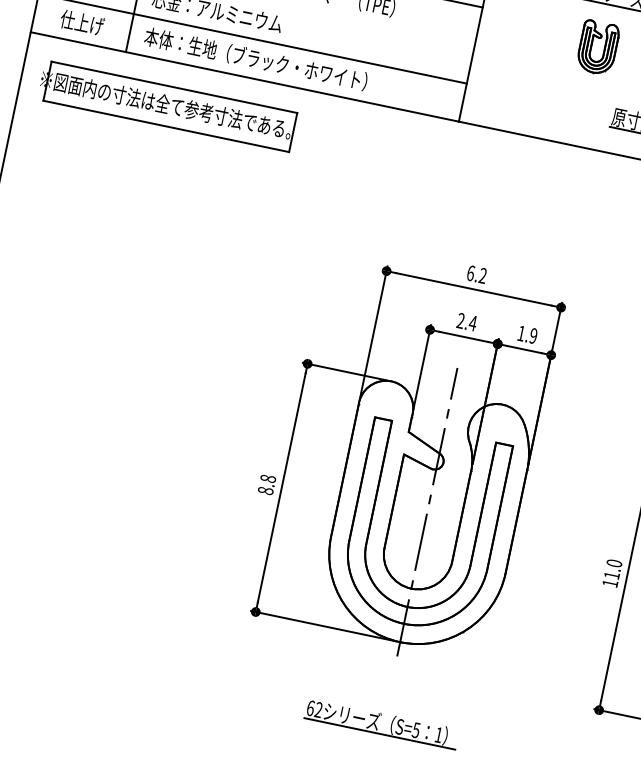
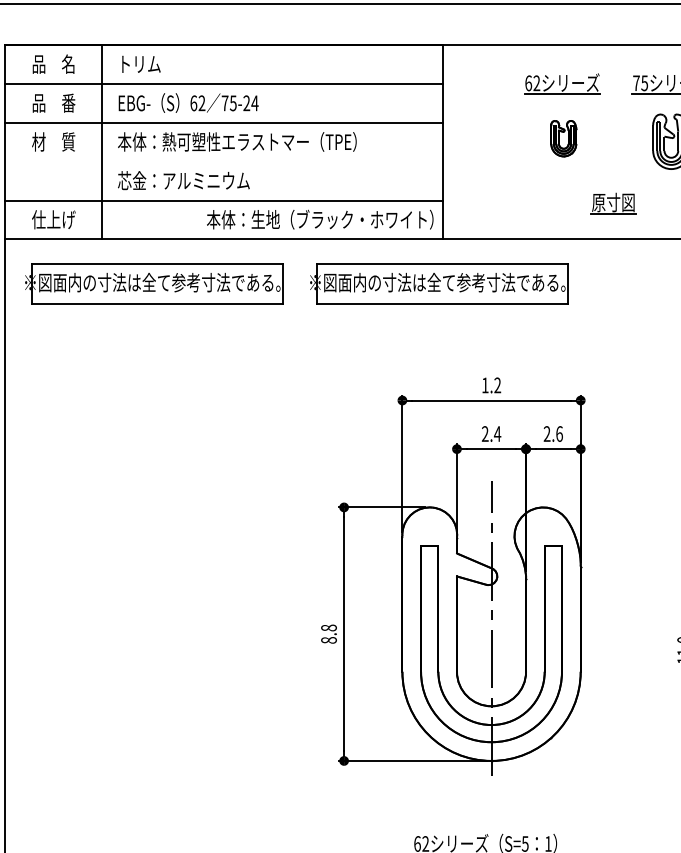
part: (597, 47) -> (563, 138), size x0.7
text: (256, 58) -> (320, 219), moved
part: (446, 164) -> (439, 283), added
text: (471, 273) -> (485, 385), 6.2 -> 1.2
text: (526, 334) -> (552, 433), 1.9 -> 2.6

